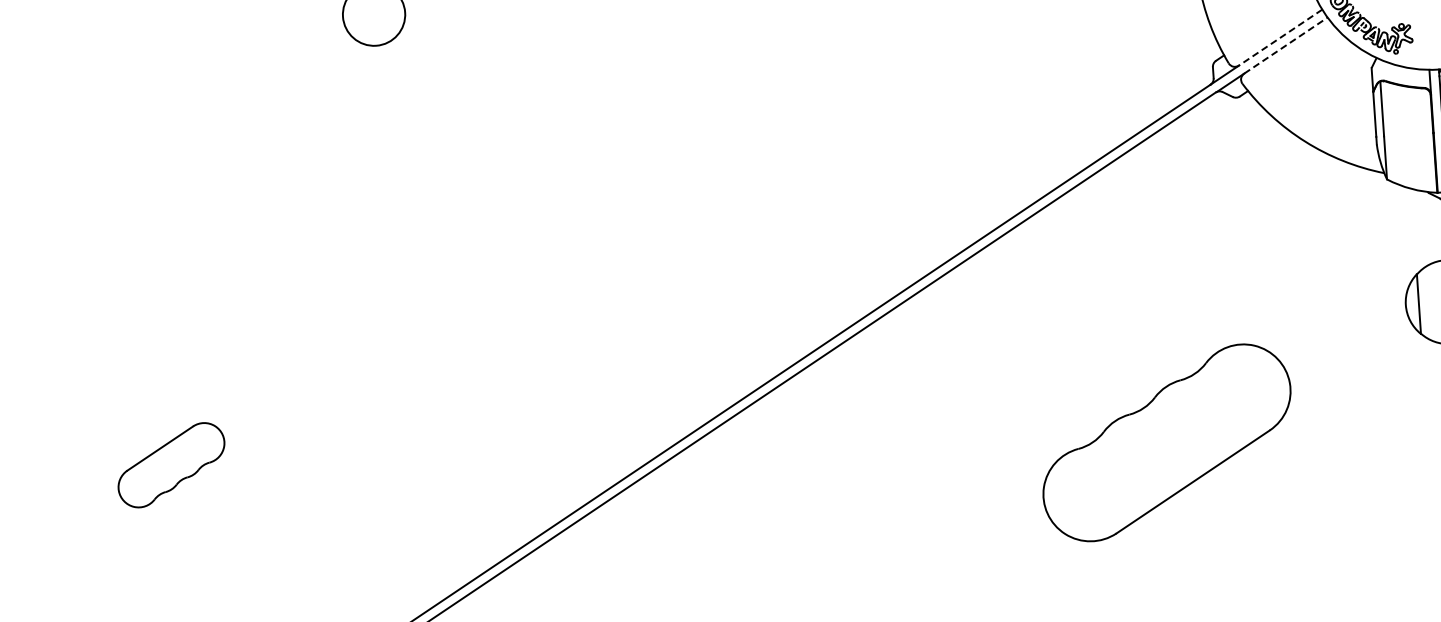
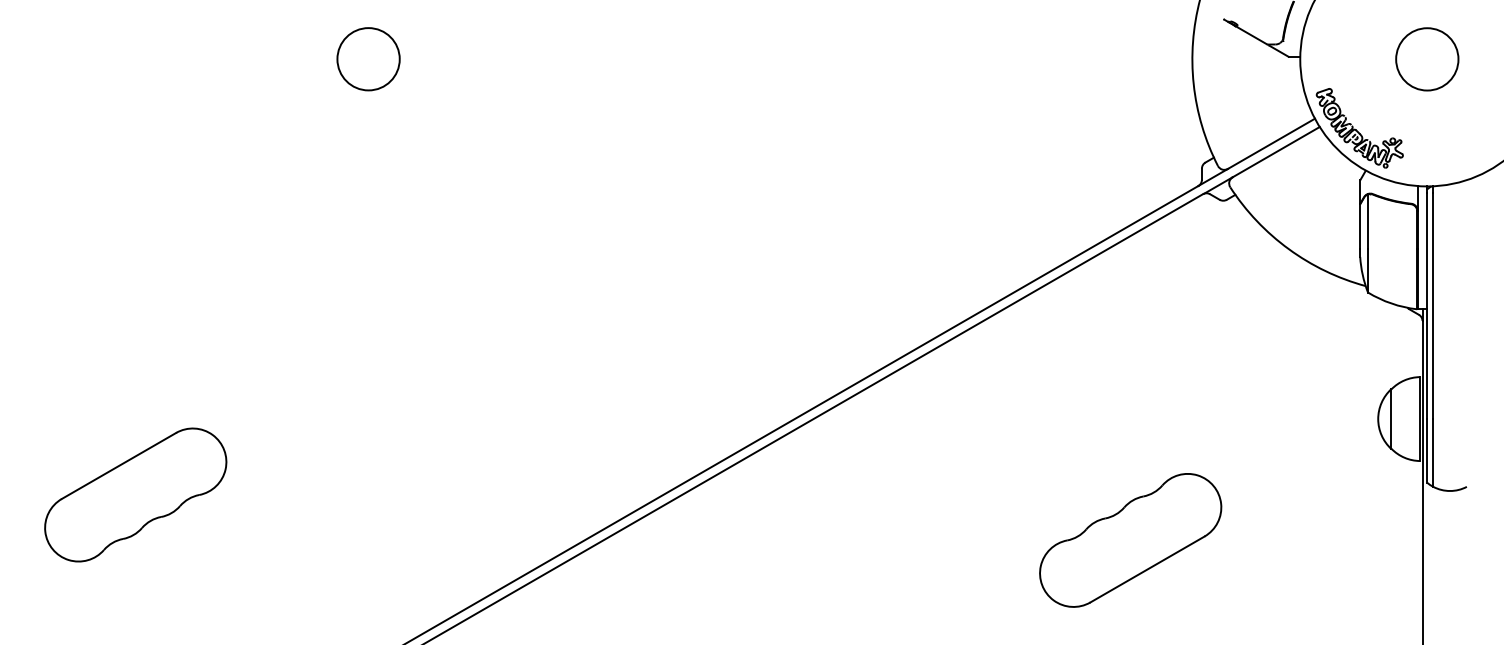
line: (1280, 38) -> (1271, 144), dashed -> solid
line: (1286, 44) -> (1276, 151), dashed -> solid
part: (1166, 442) -> (1130, 540), size x0.71
part: (171, 464) -> (135, 494), size x1.67

